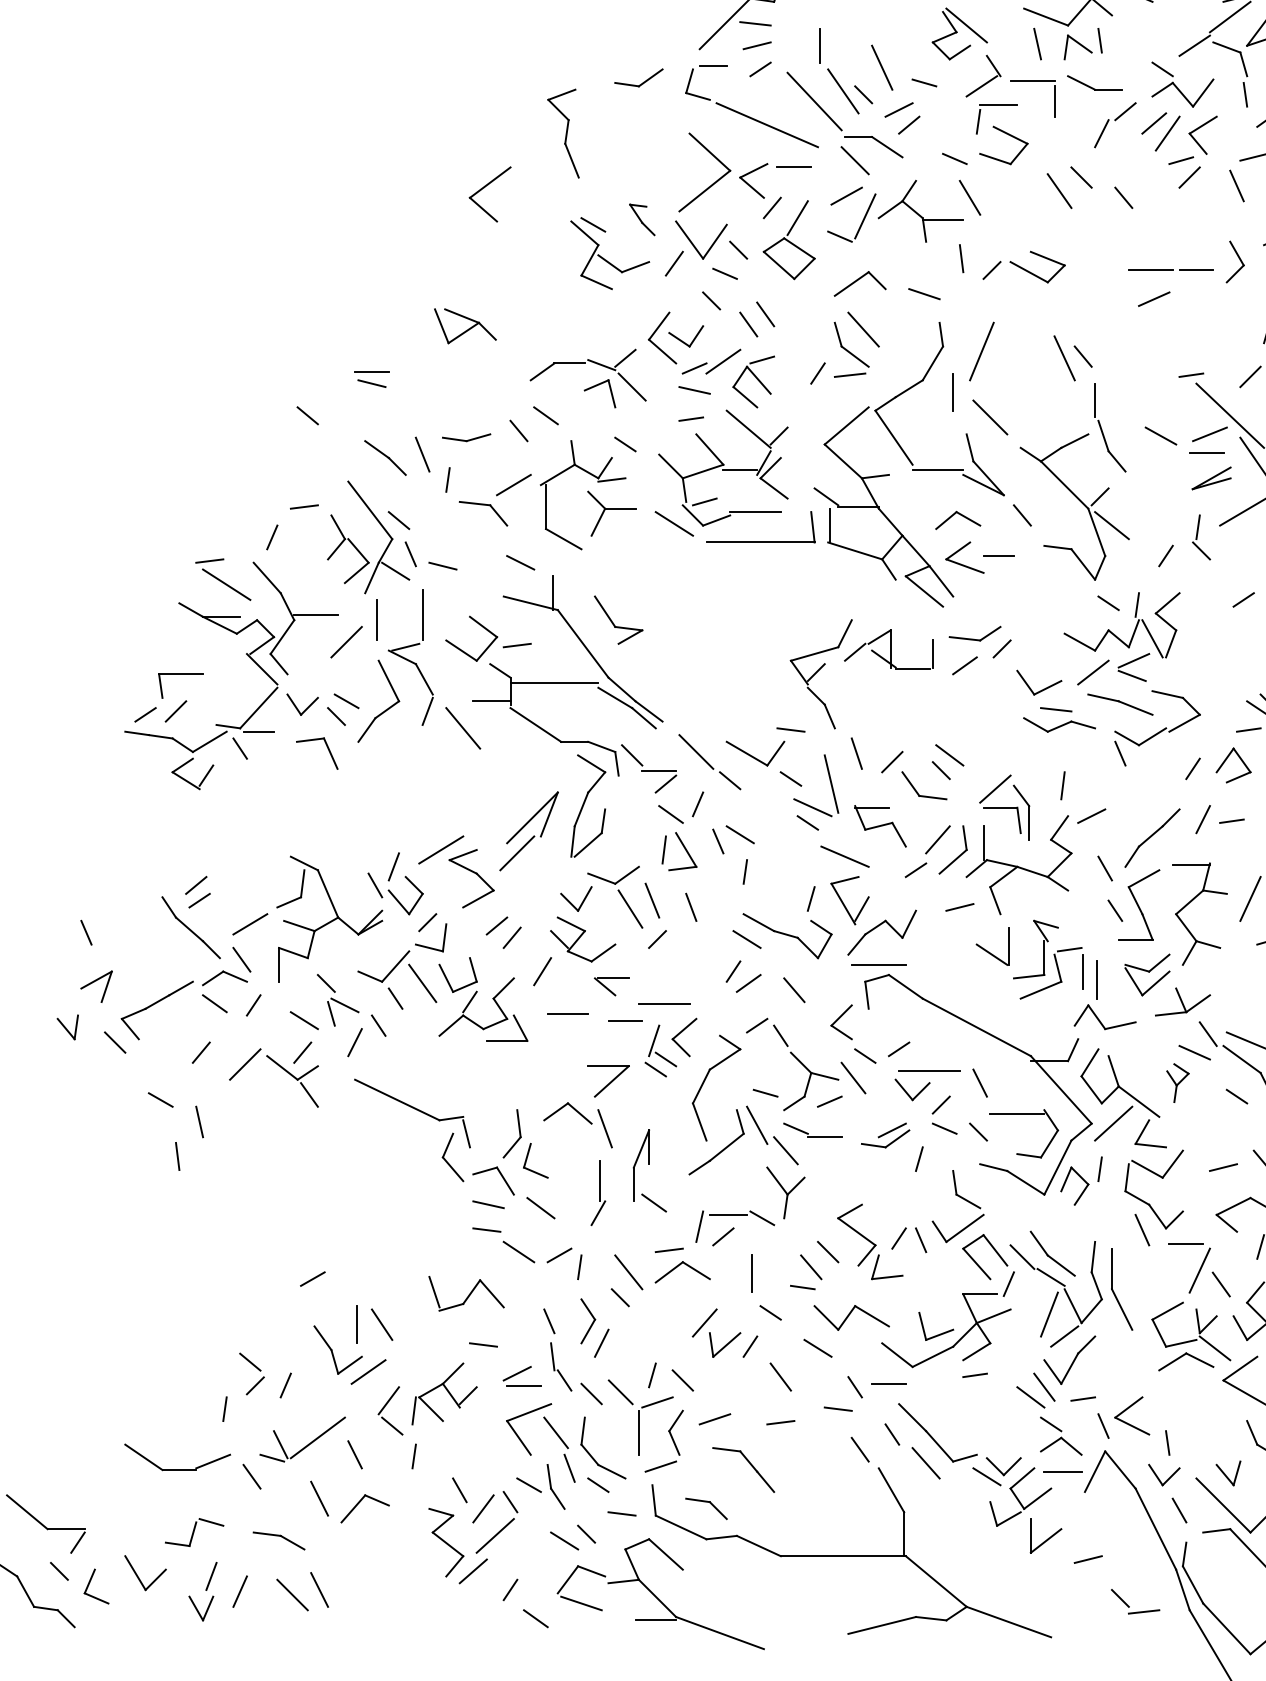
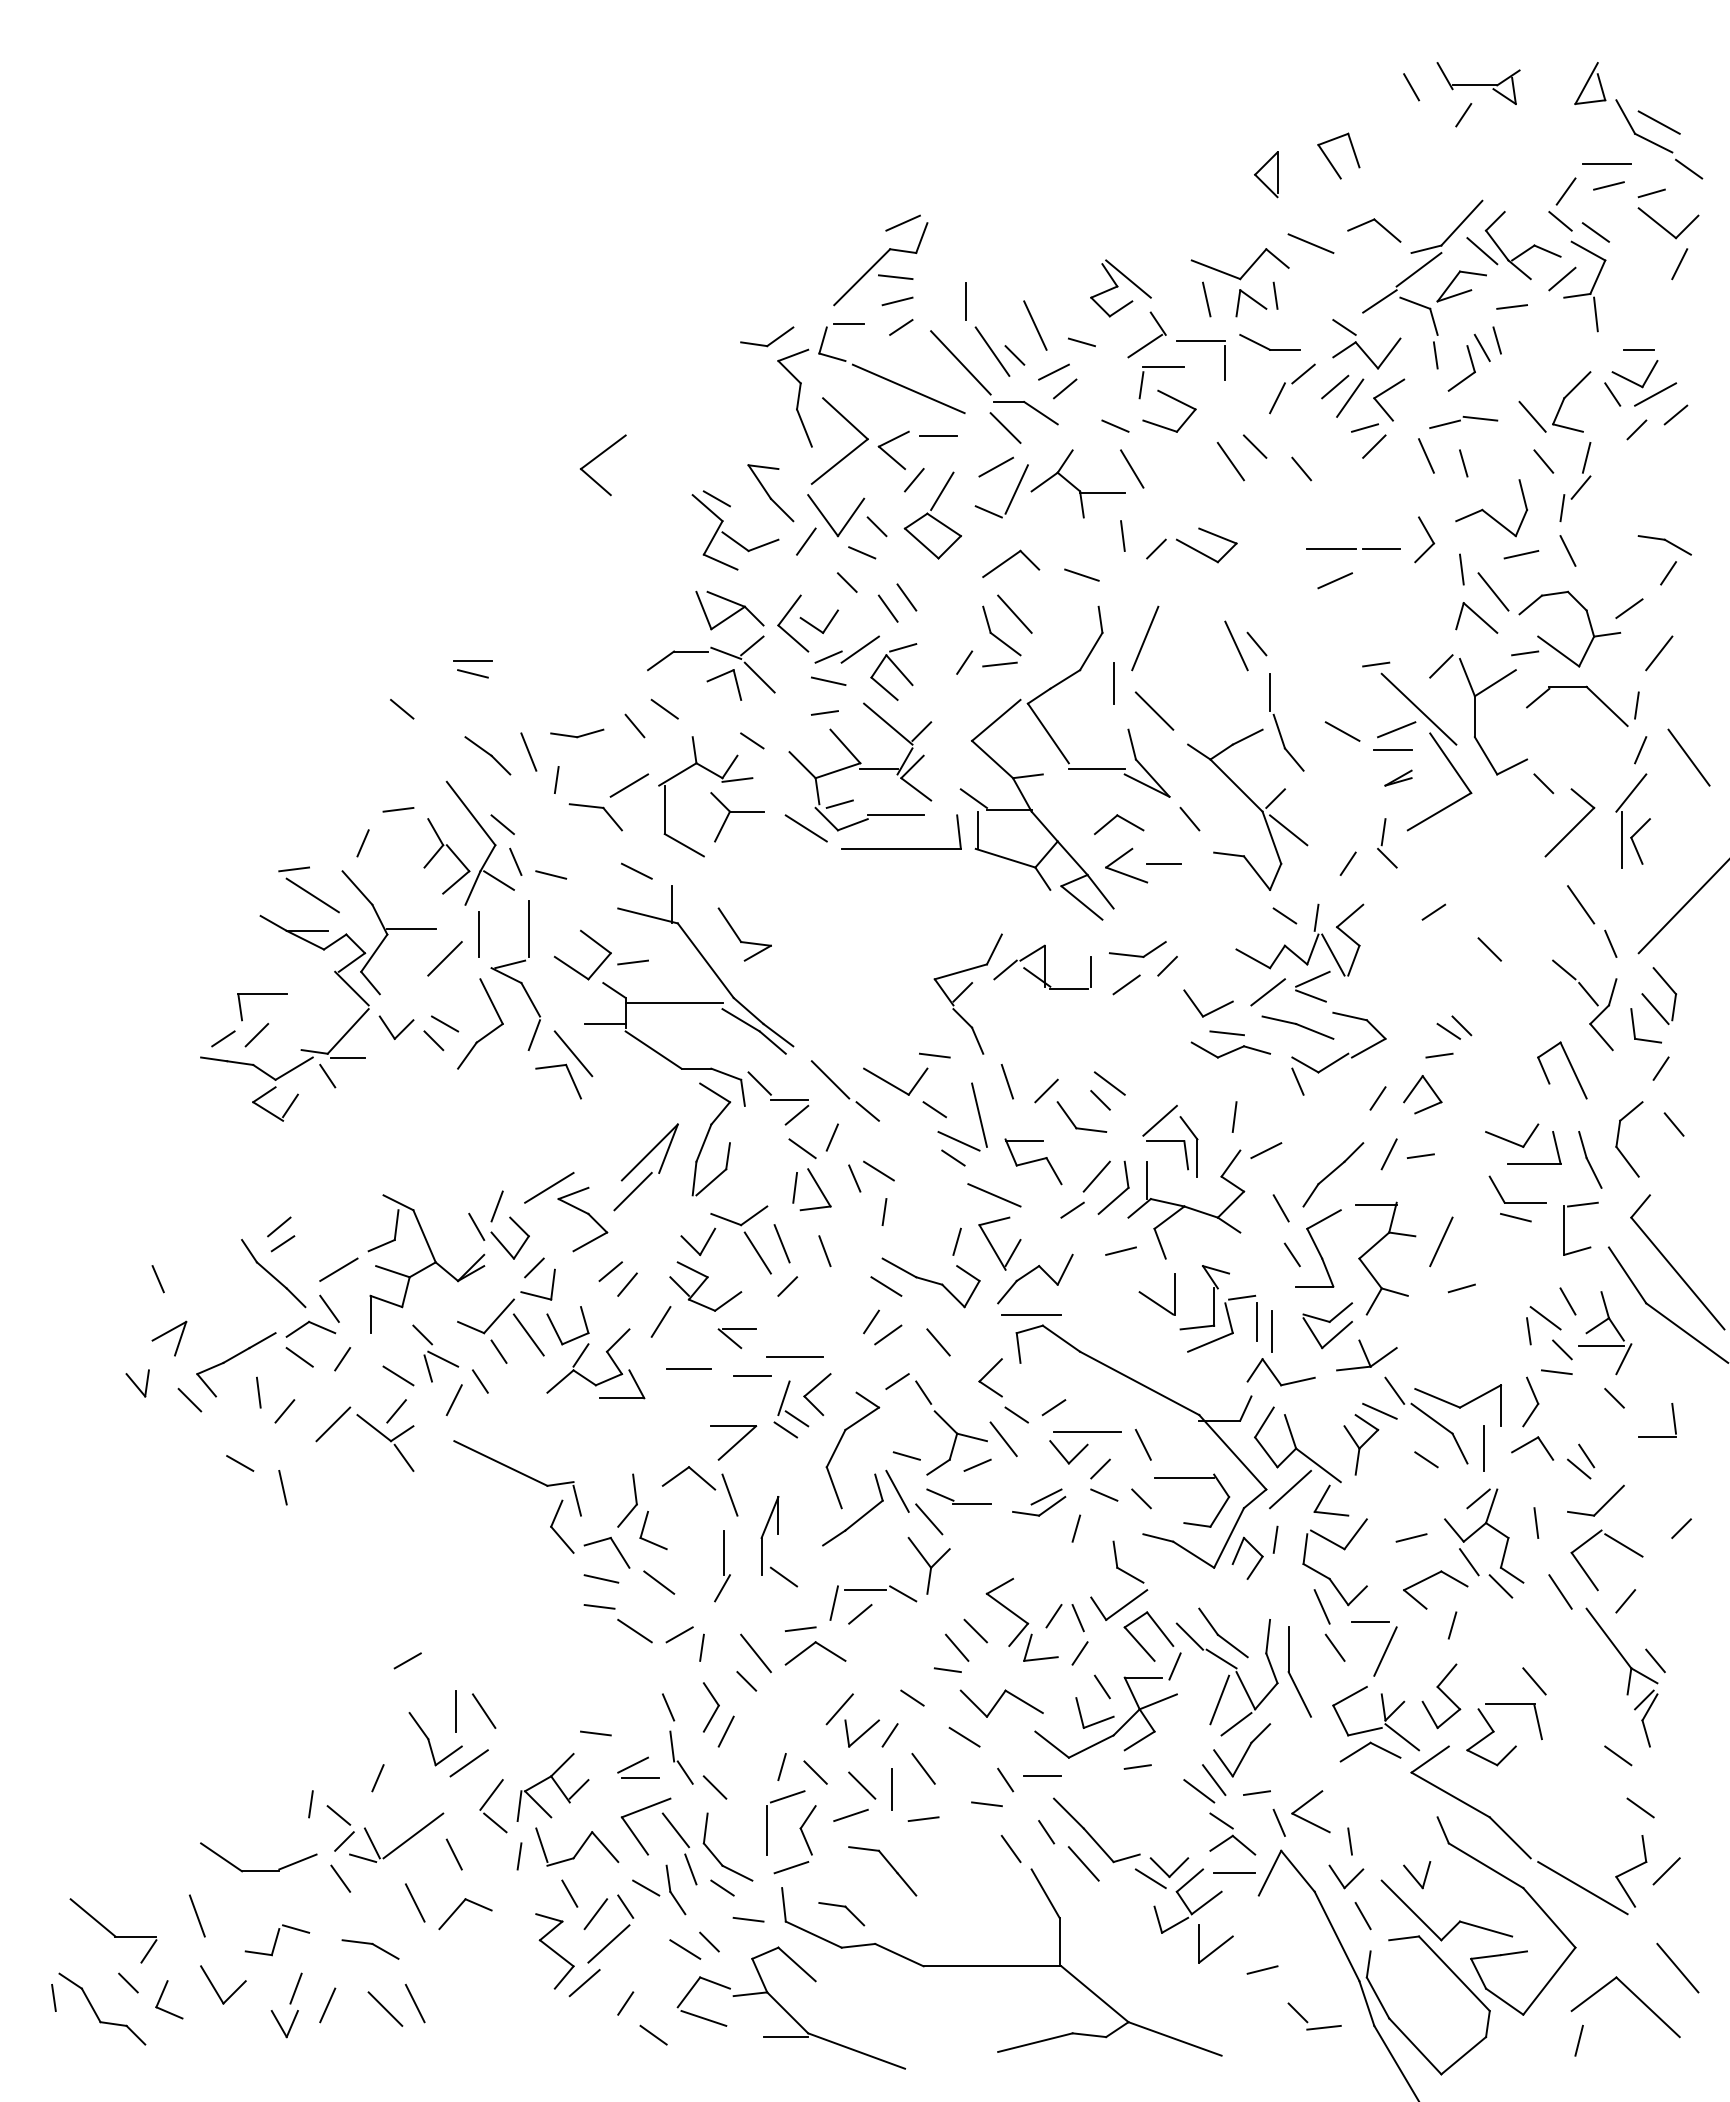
part: (562, 132) -> (794, 397), moved
part: (641, 220) -> (770, 493), size x1.67
part: (464, 326) -> (729, 610), moved
part: (1211, 477) -> (1398, 777), size x0.62
part: (327, 748) -> (569, 1075), moved
part: (1178, 1082) -> (1361, 1444), size x1.43
line: (177, 1156) -> (258, 1392), moved
line: (922, 1272) -> (1079, 1653), added
line: (751, 1273) -> (891, 1789), moved
line: (1220, 1284) -> (1334, 1647), moved
part: (466, 1293) -> (577, 1846), moved
line: (942, 1302) -> (1101, 1686), added
part: (256, 1368) -> (345, 1822), moved
line: (621, 1392) -> (862, 1785), moved
line: (121, 1510) -> (196, 1915), added

